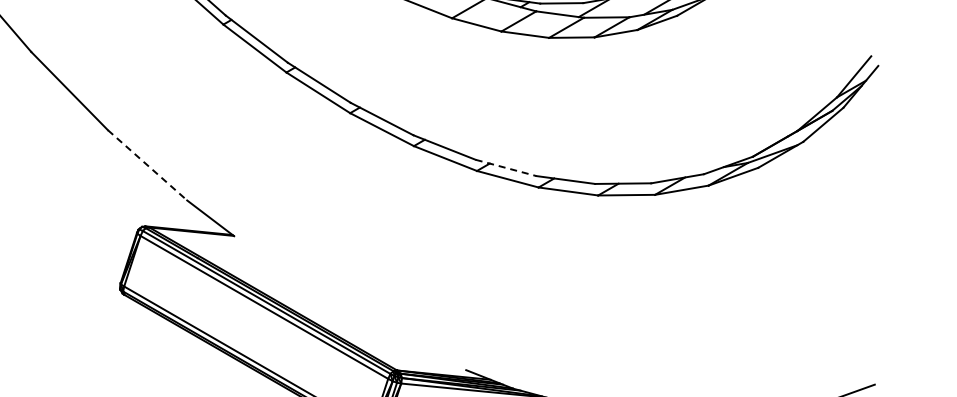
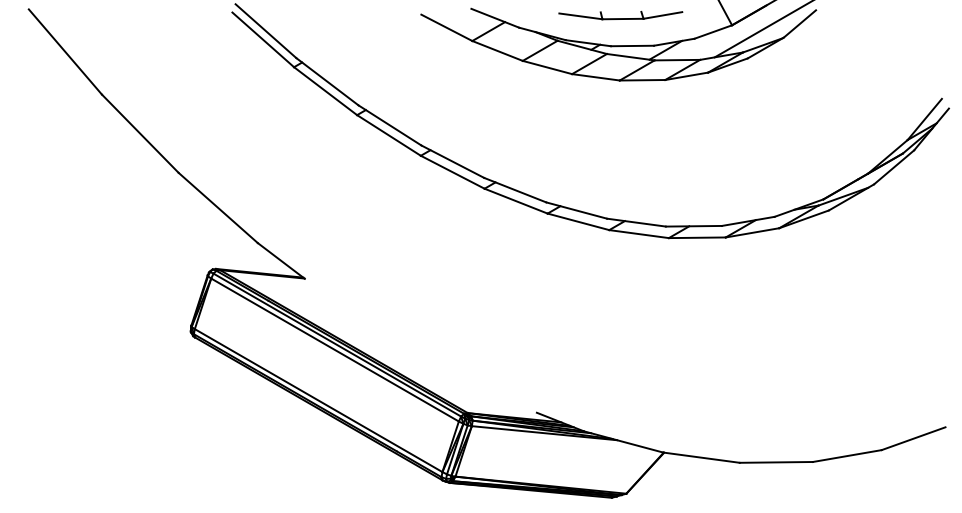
line: (147, 164) -> (218, 207), dashed -> solid
line: (506, 167) -> (577, 210), dashed -> solid

